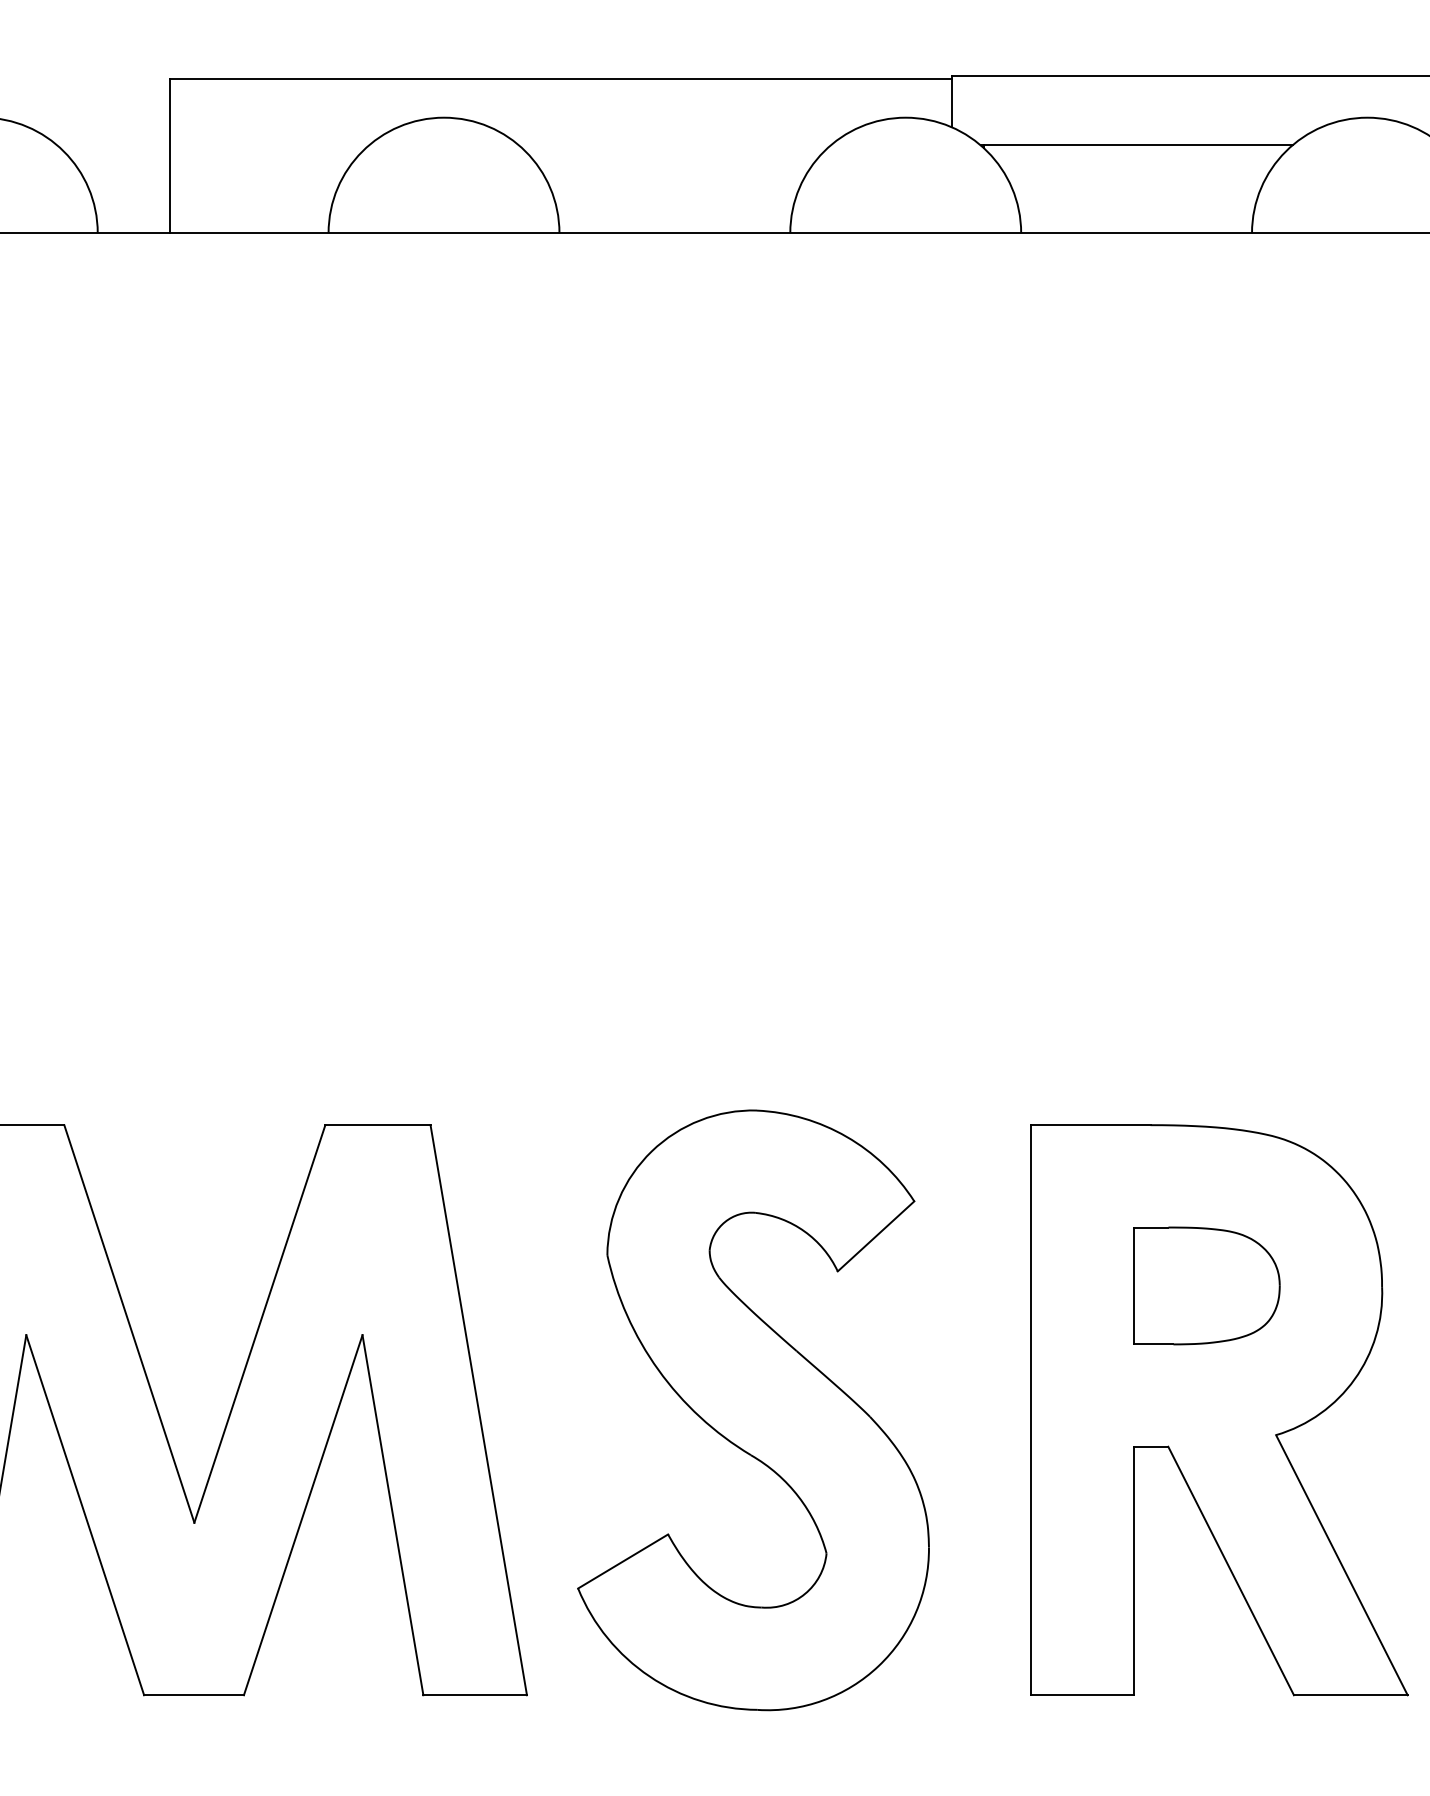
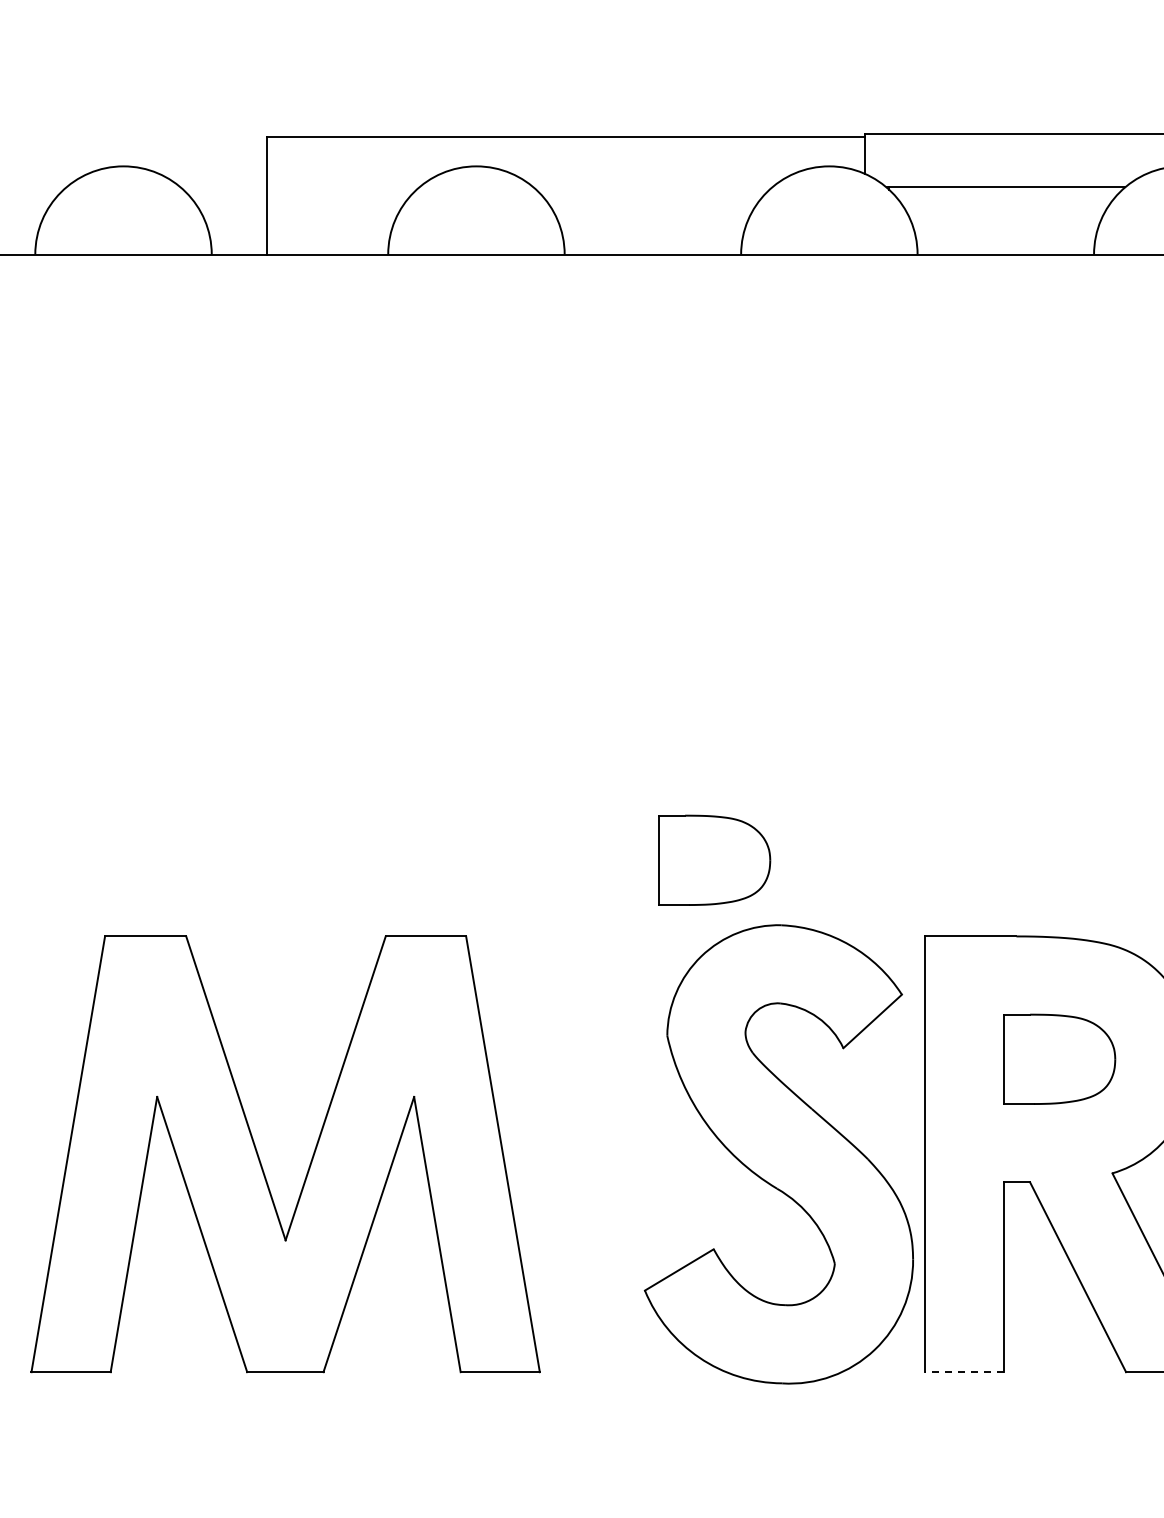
part: (755, 1024) -> (714, 859), added
part: (752, 1410) -> (778, 1154), moved
line: (1081, 1695) -> (963, 1372), solid -> dashed

